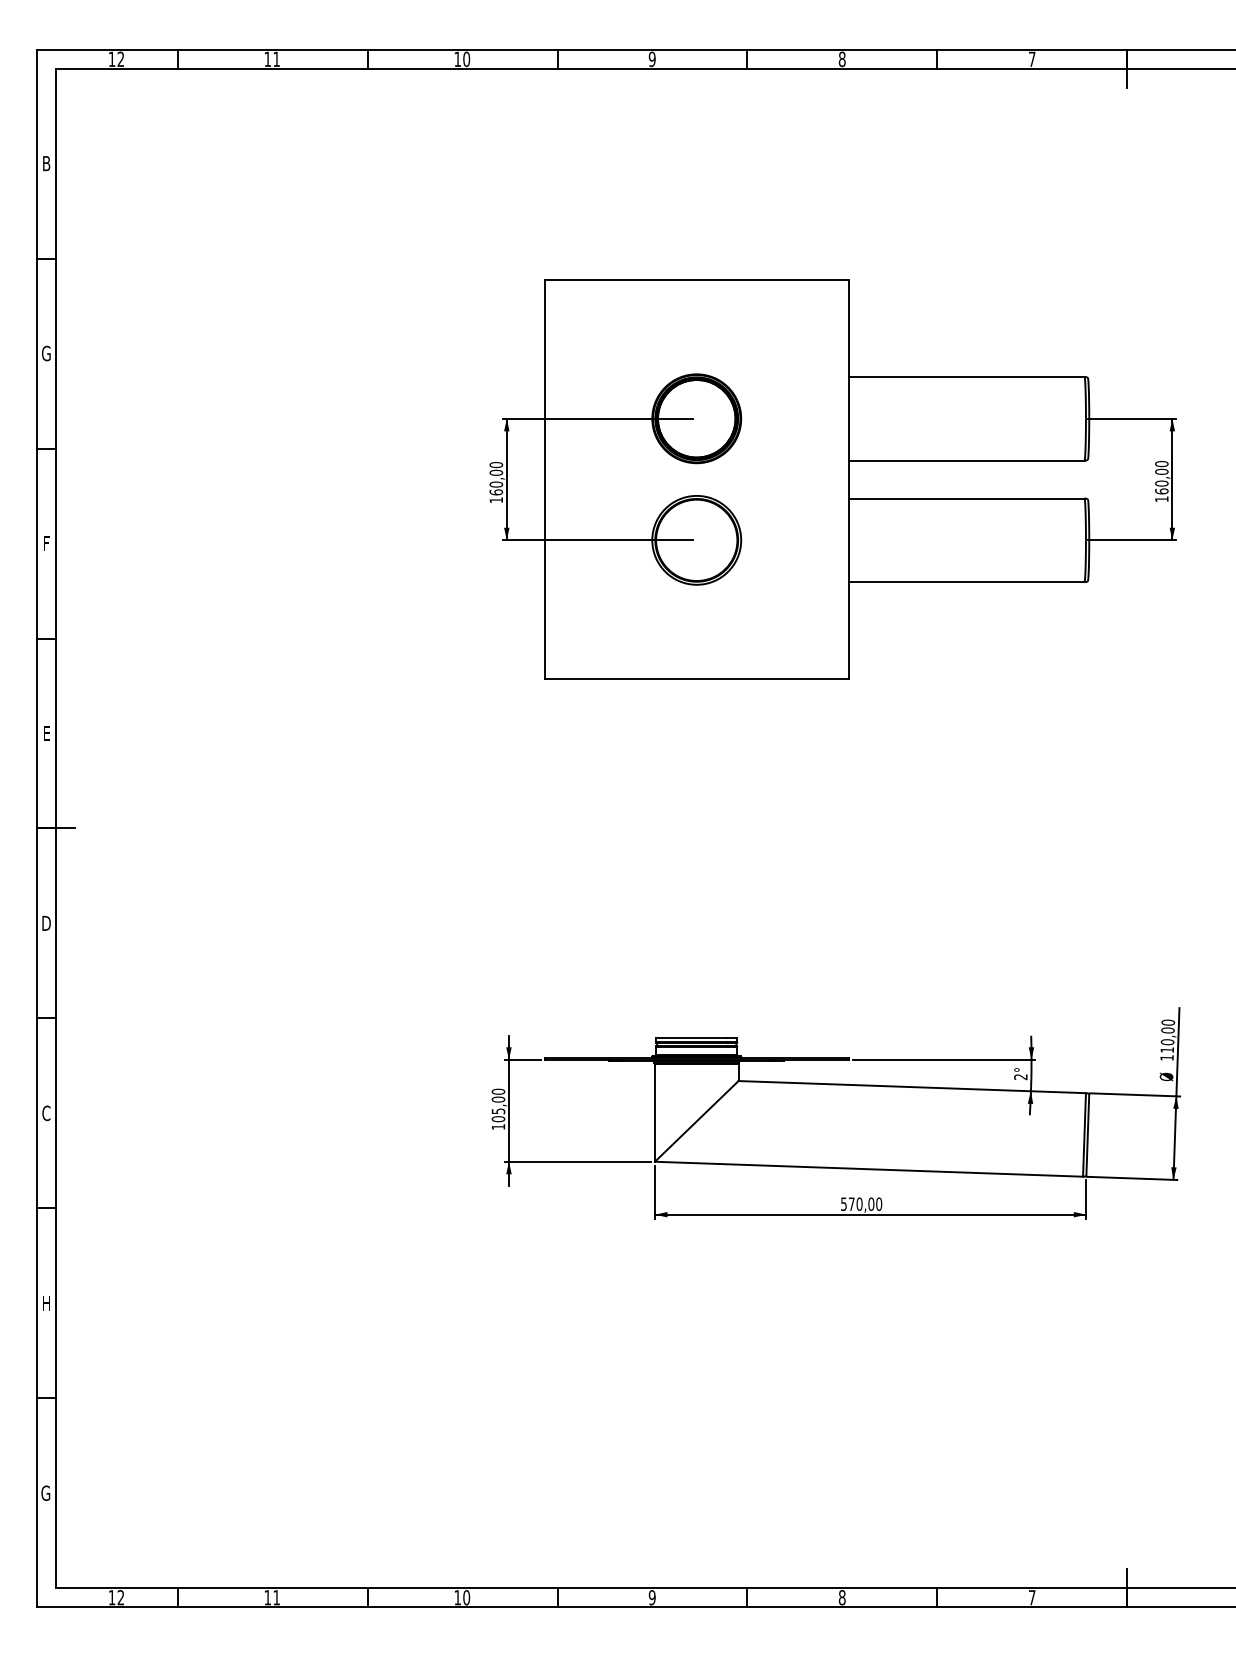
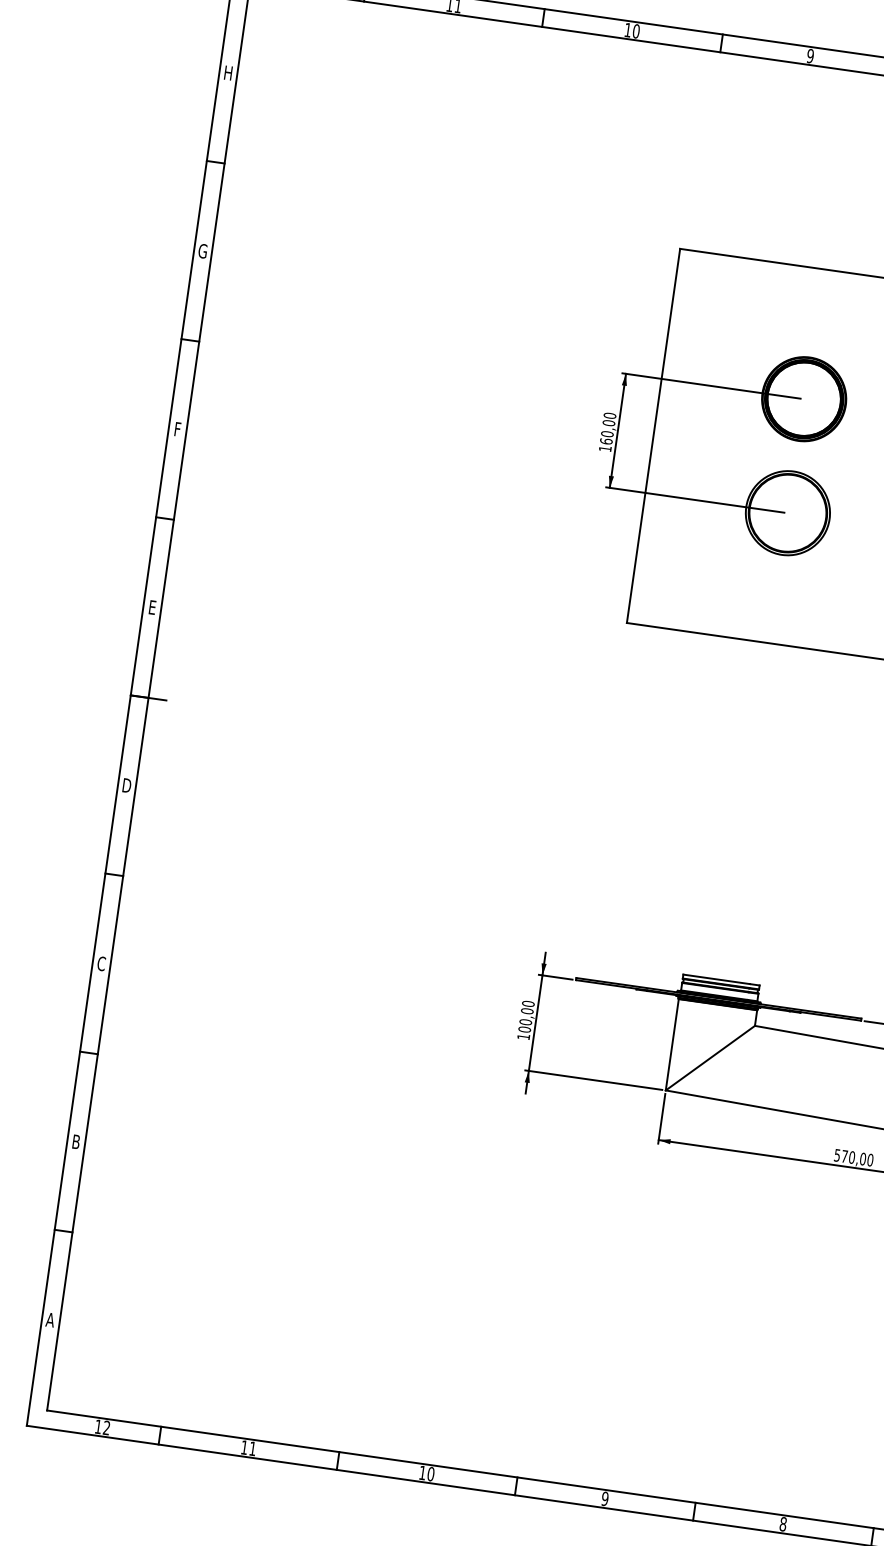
text: (46, 163) -> (228, 72), B -> H
text: (498, 1111) -> (525, 1022), 105,00 -> 100,00
text: (46, 1302) -> (76, 1141), H -> B
text: (45, 1492) -> (50, 1319), G -> A

